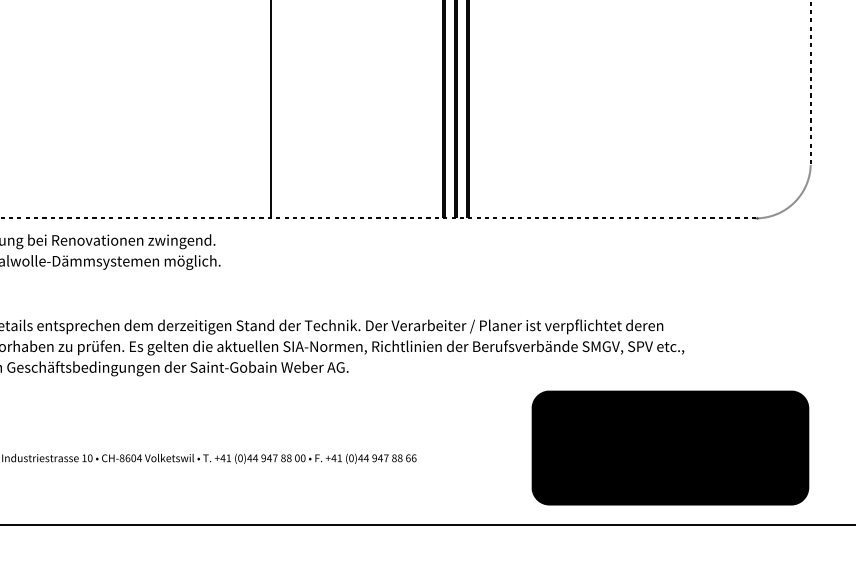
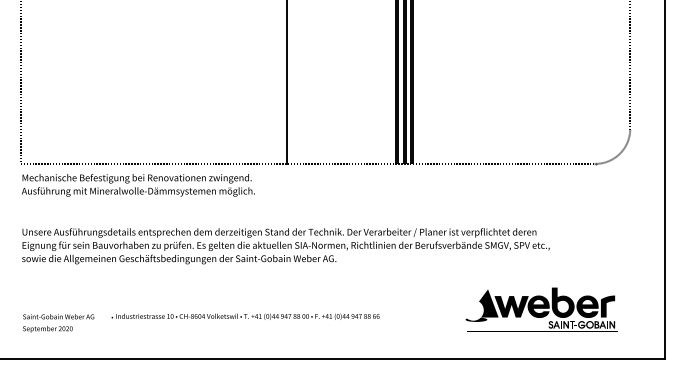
fill: (576, 423) -> (481, 294), removed
fill: (669, 447) -> (540, 309), removed

